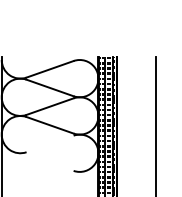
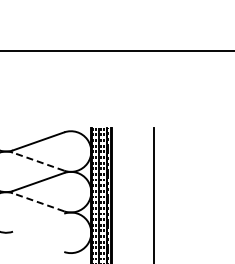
line: (49, 87) -> (38, 161), solid -> dashed
line: (49, 125) -> (38, 202), solid -> dashed

